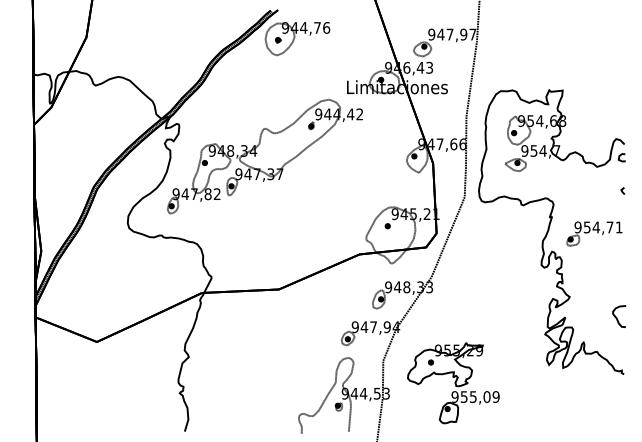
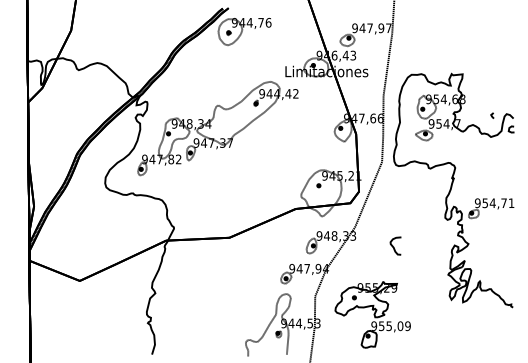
line: (622, 190) -> (492, 115), moved
part: (594, 233) -> (491, 208), moved
curve: (617, 317) -> (394, 246), moved

